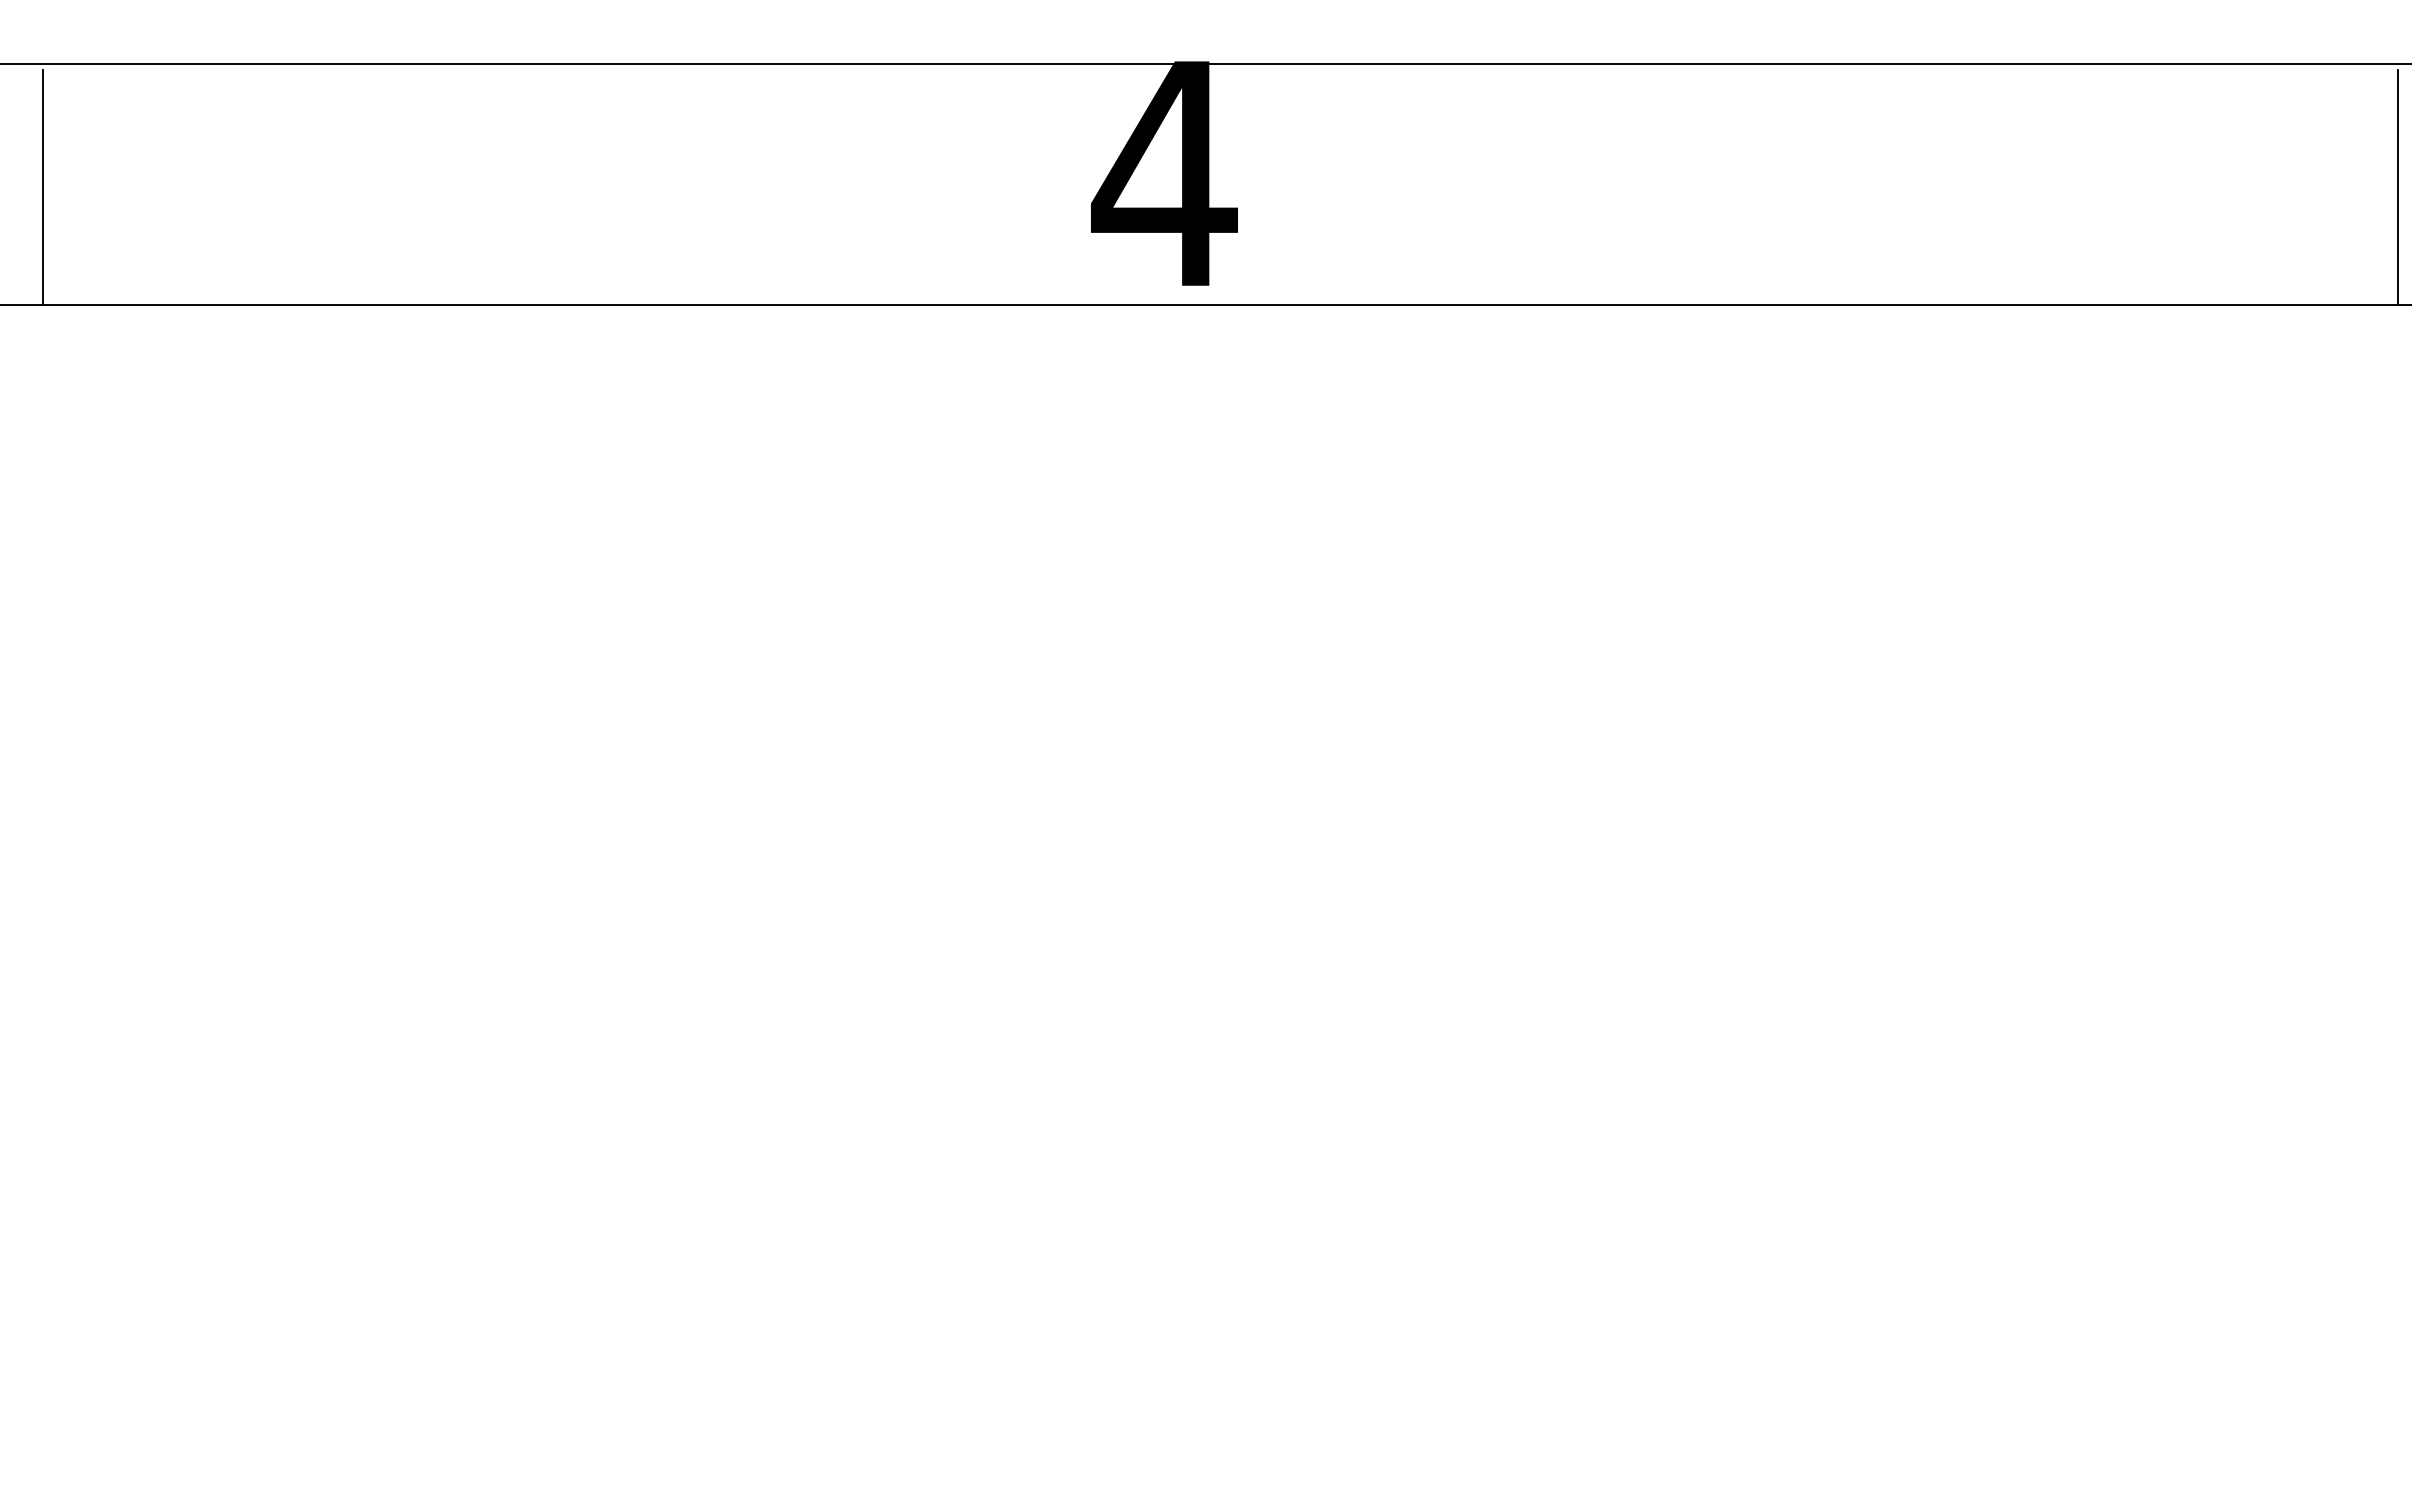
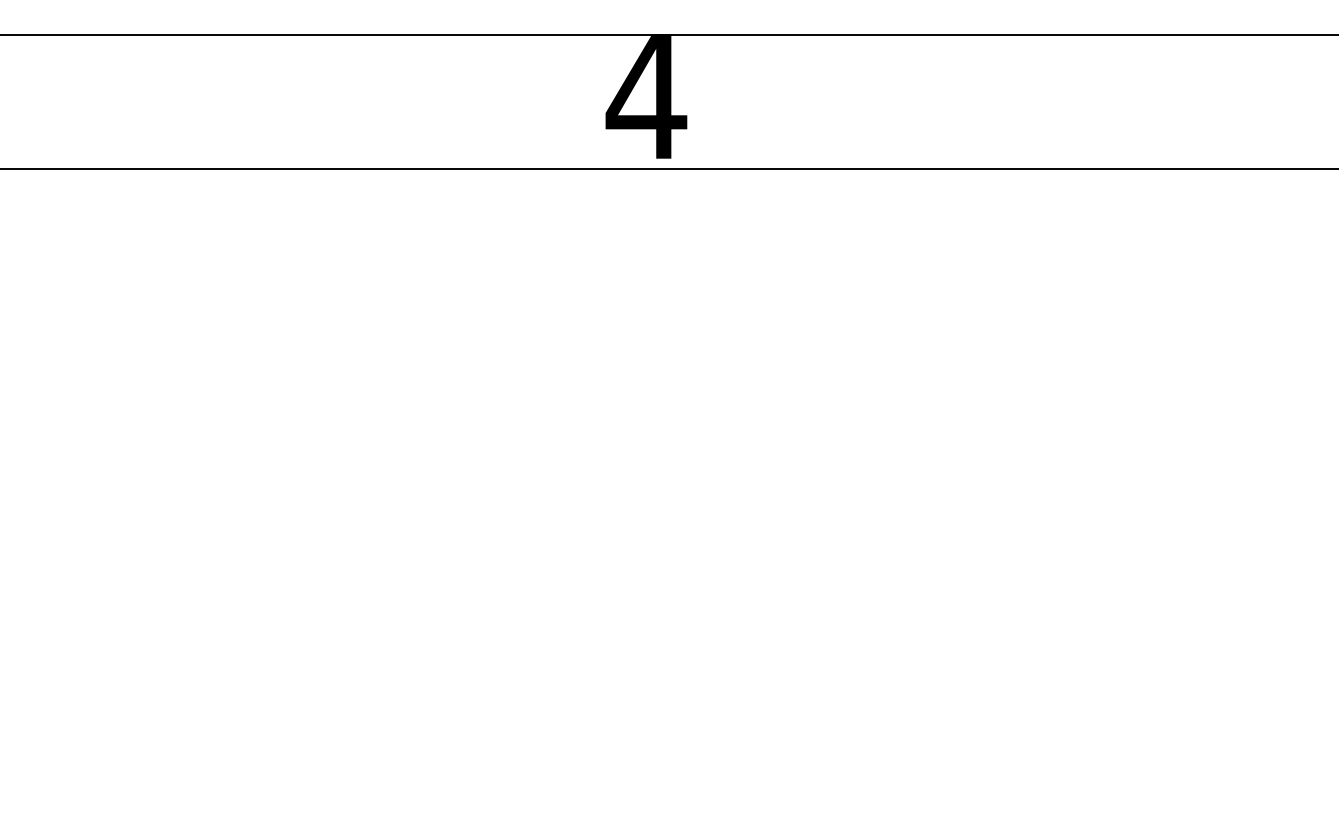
line: (42, 186) -> (23, 103), removed
line: (2398, 186) -> (1331, 103), removed

